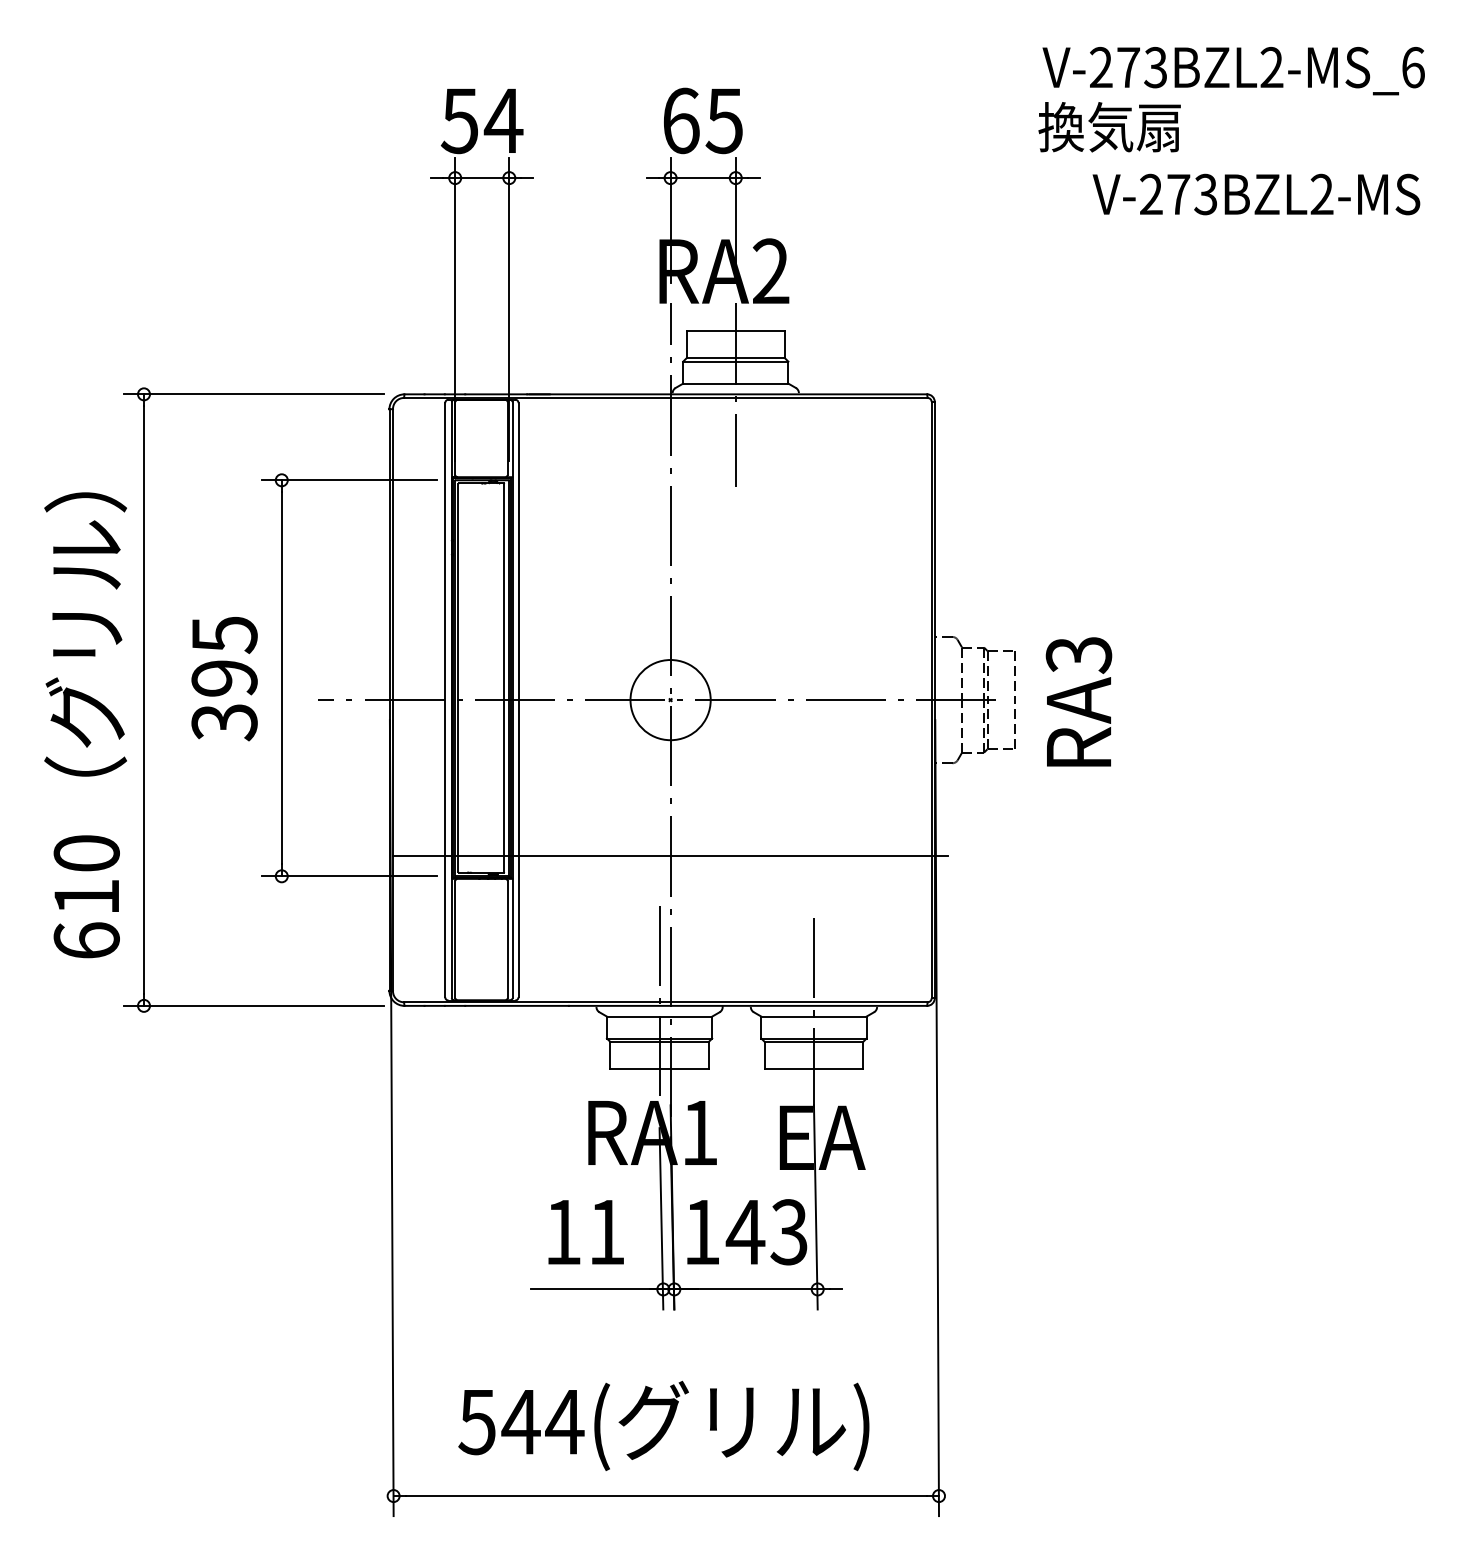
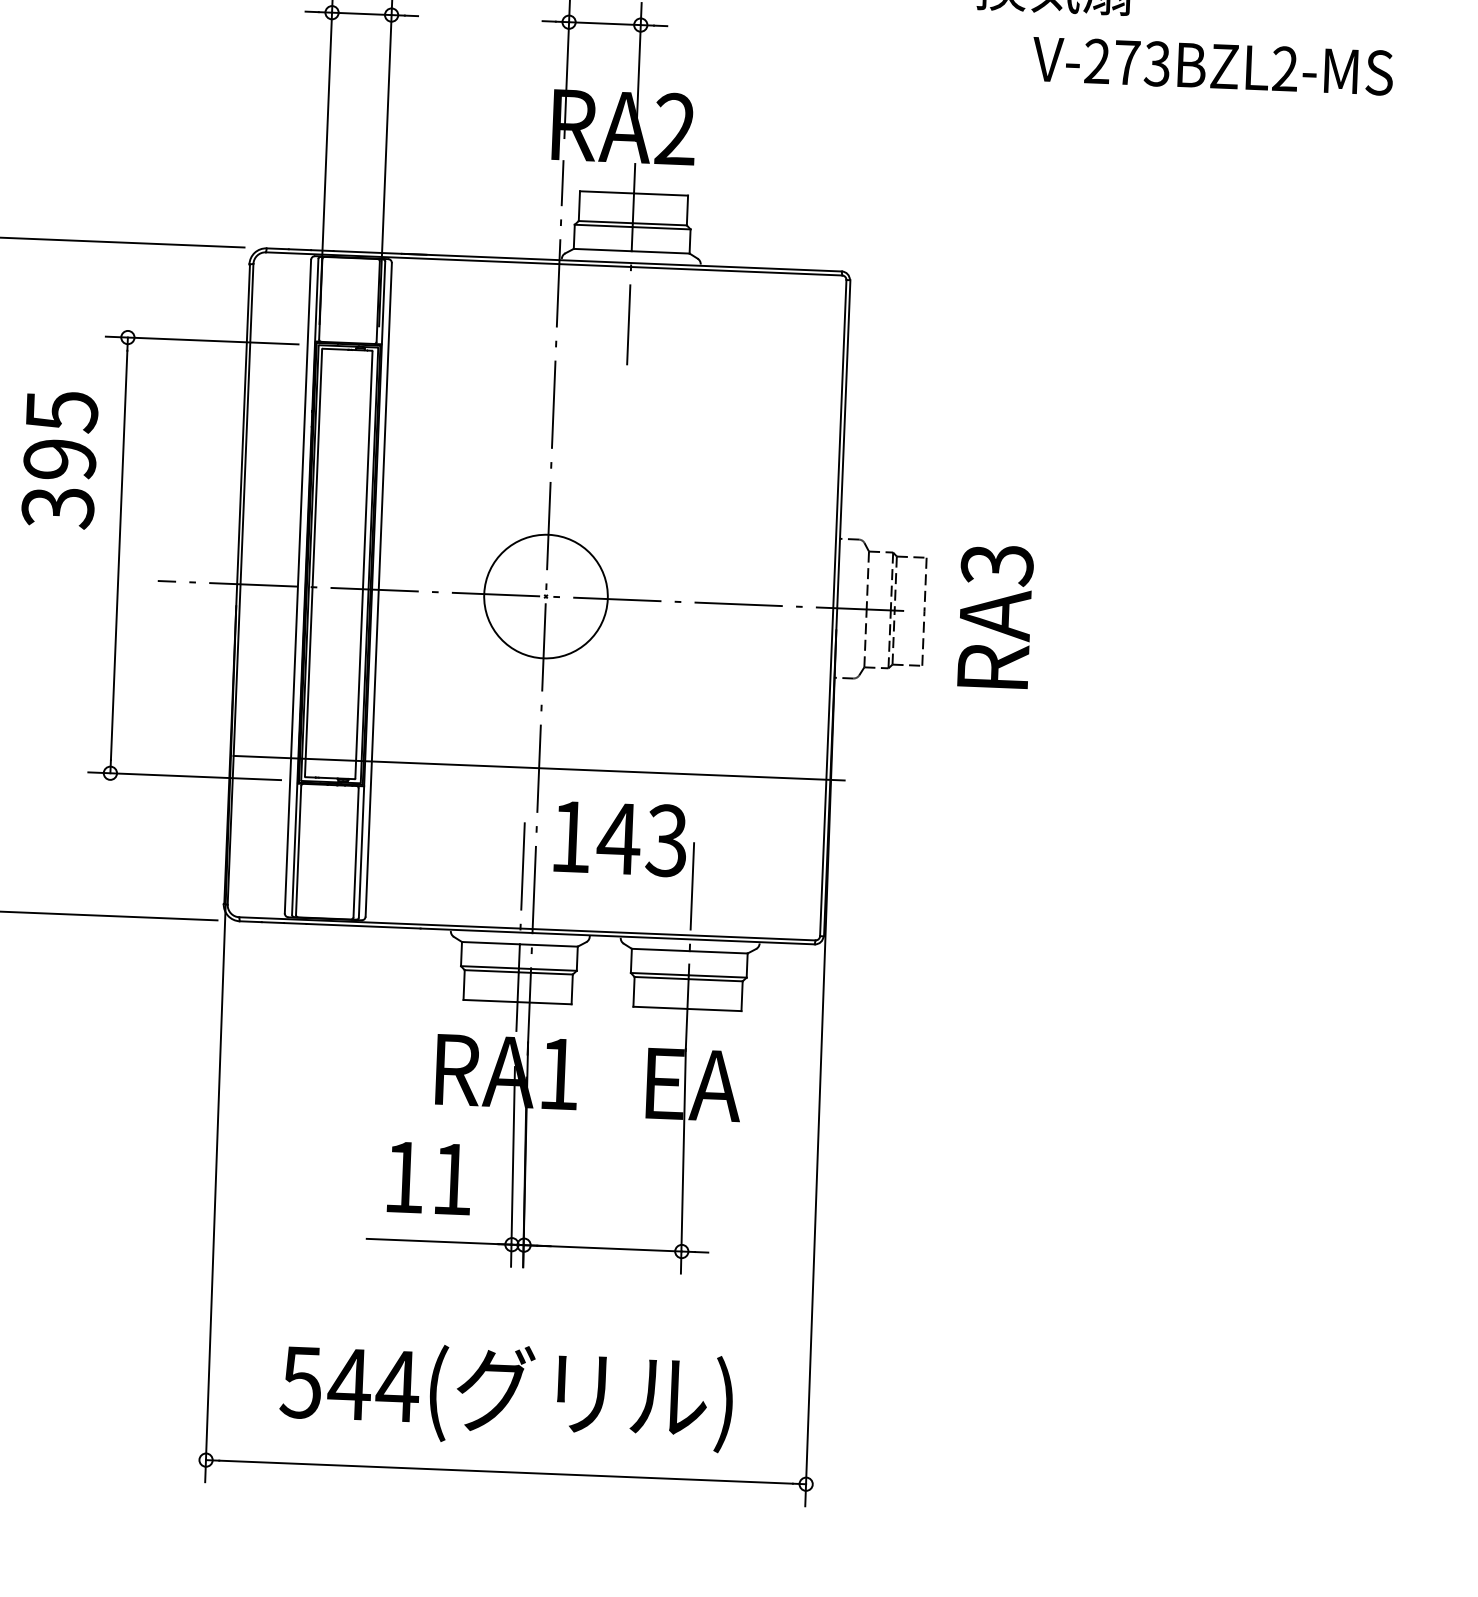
text: (224, 679) -> (59, 460), moved
circle: (670, 700) -> (545, 597), size x1.4
text: (747, 1232) -> (621, 839), moved

